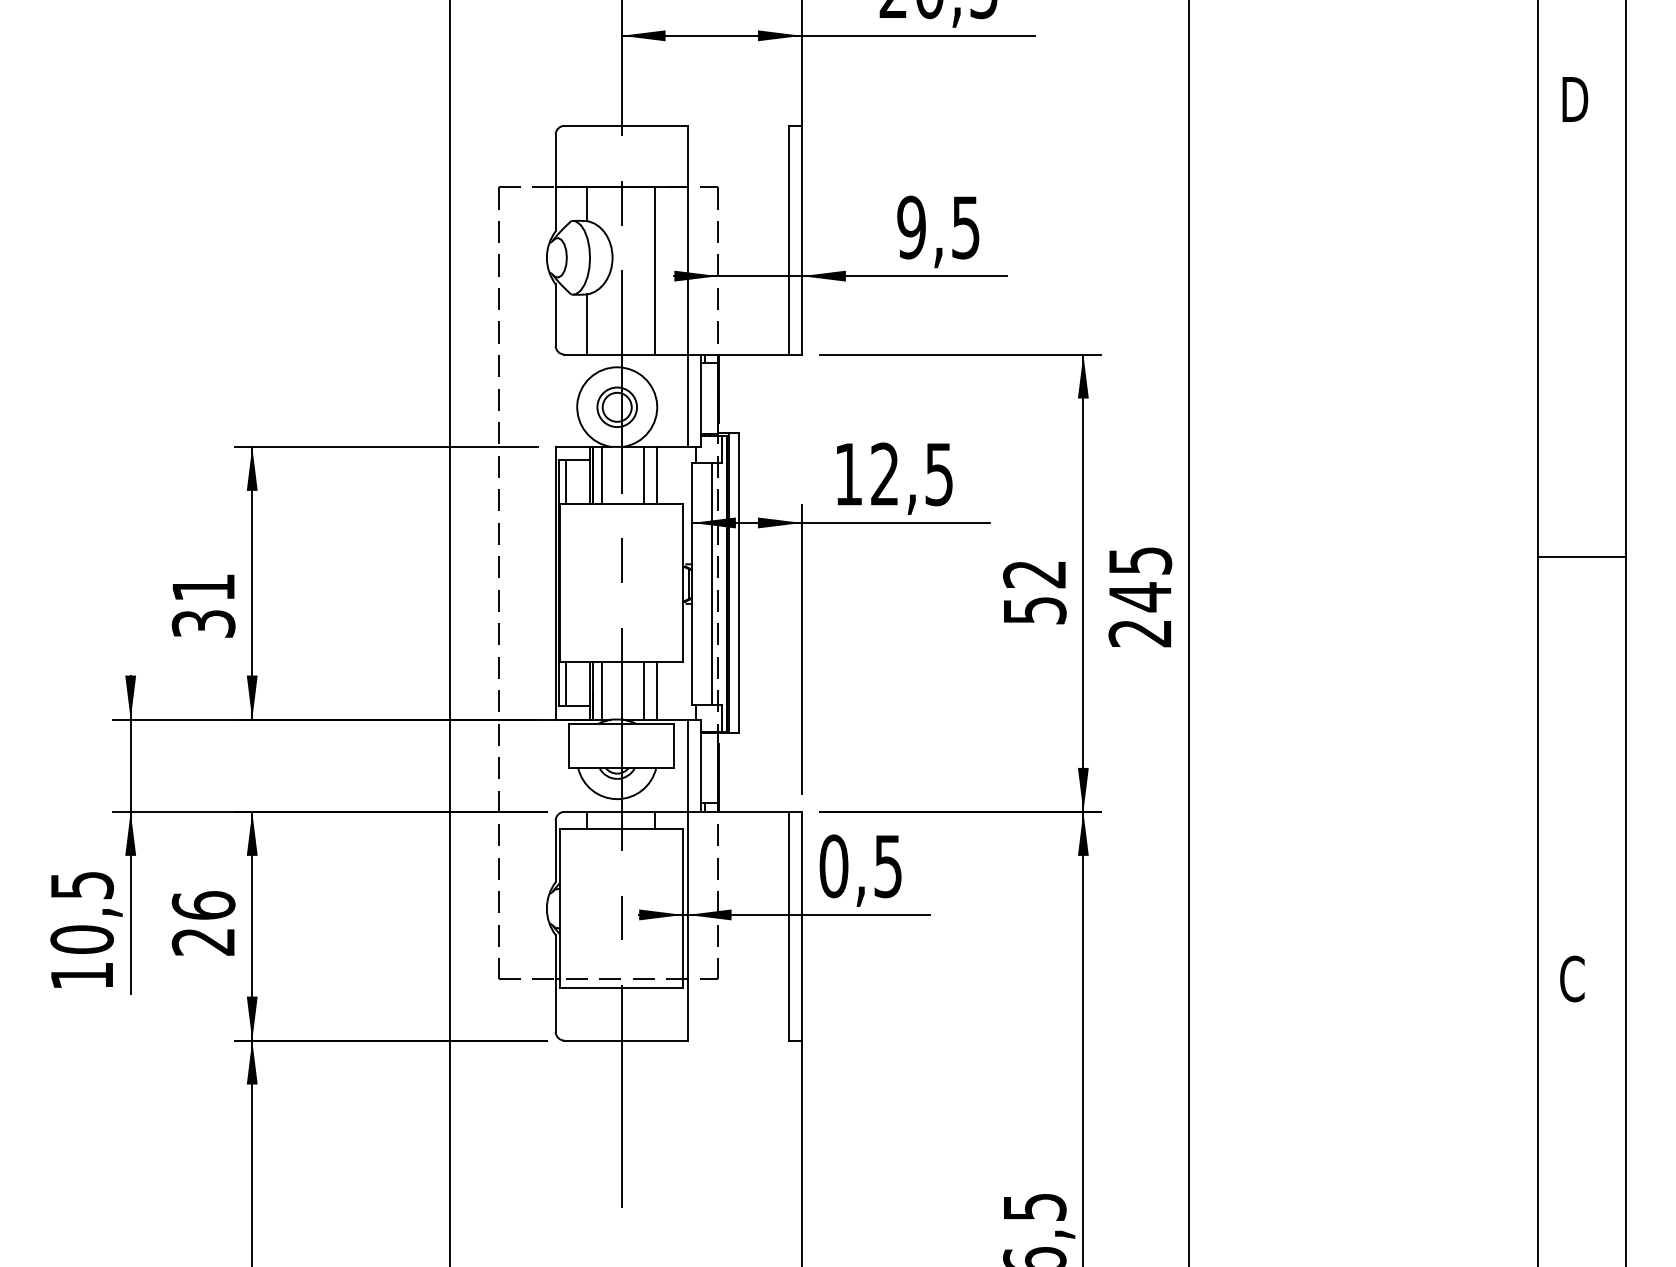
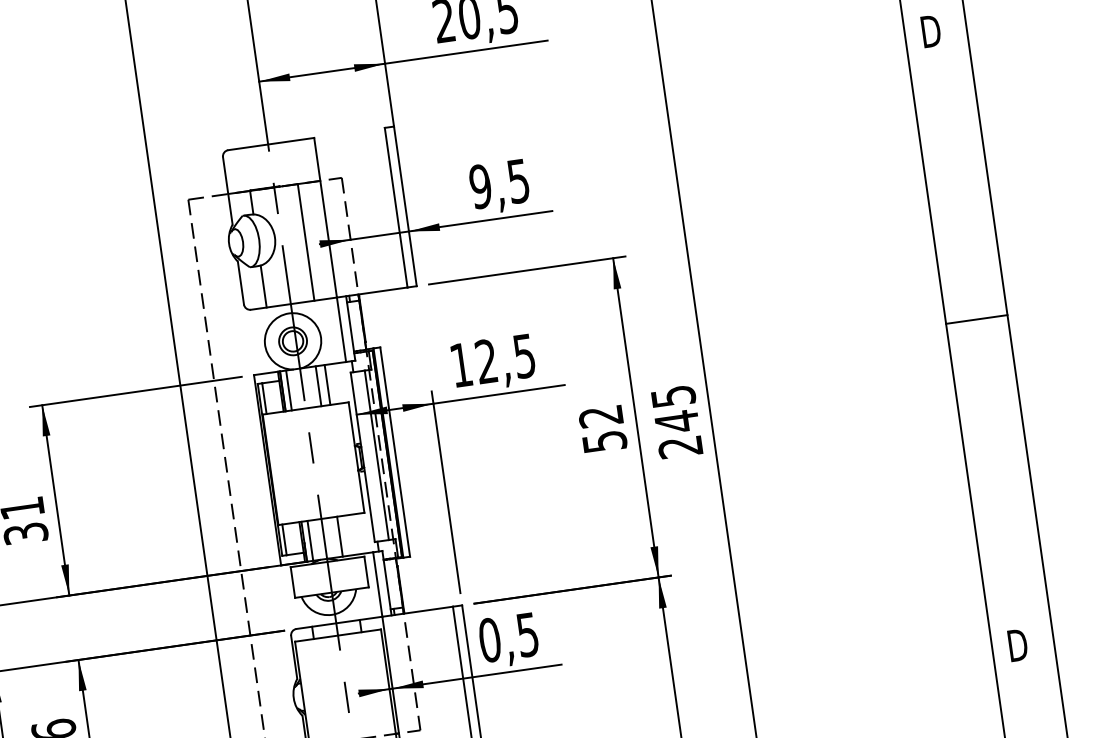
line: (1581, 557) -> (976, 319), moved
line: (656, 690) -> (348, 535), removed
text: (1573, 978) -> (1017, 645), C -> D

